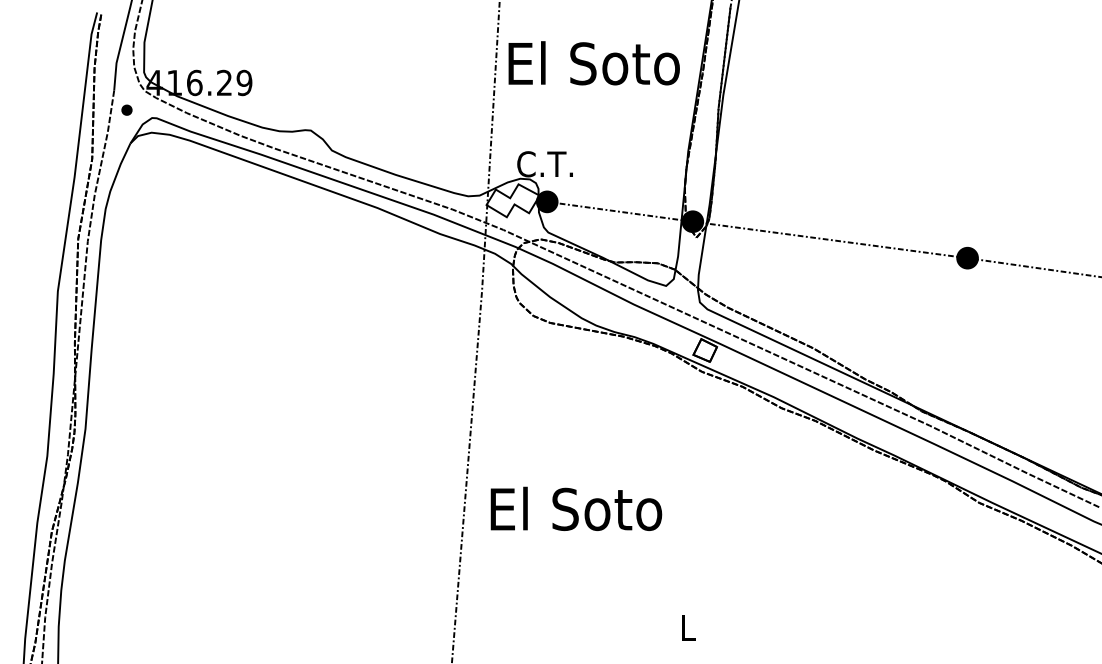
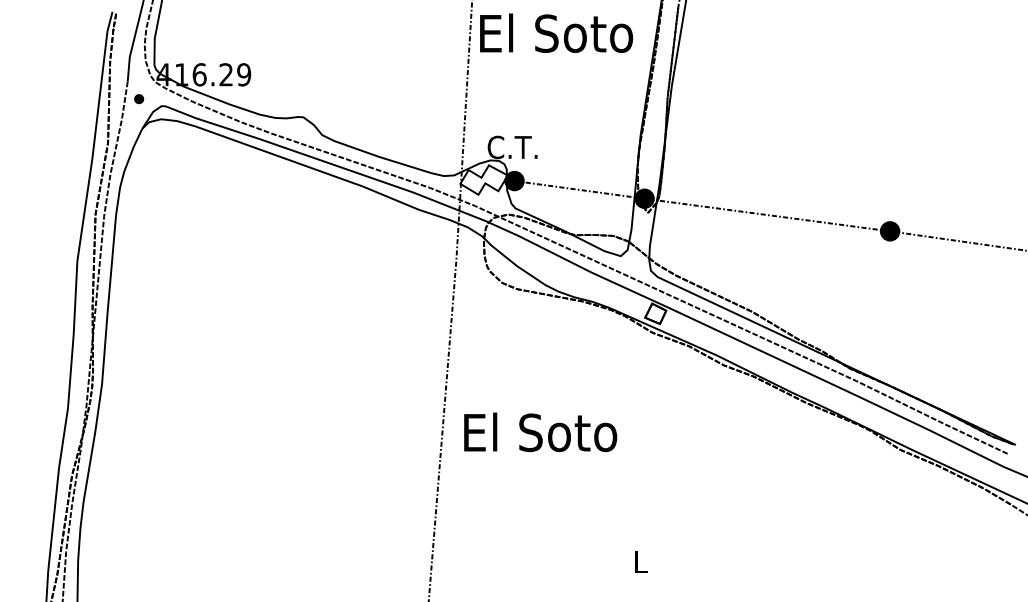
text: (594, 62) -> (556, 32), moved
text: (576, 509) -> (540, 432), moved

